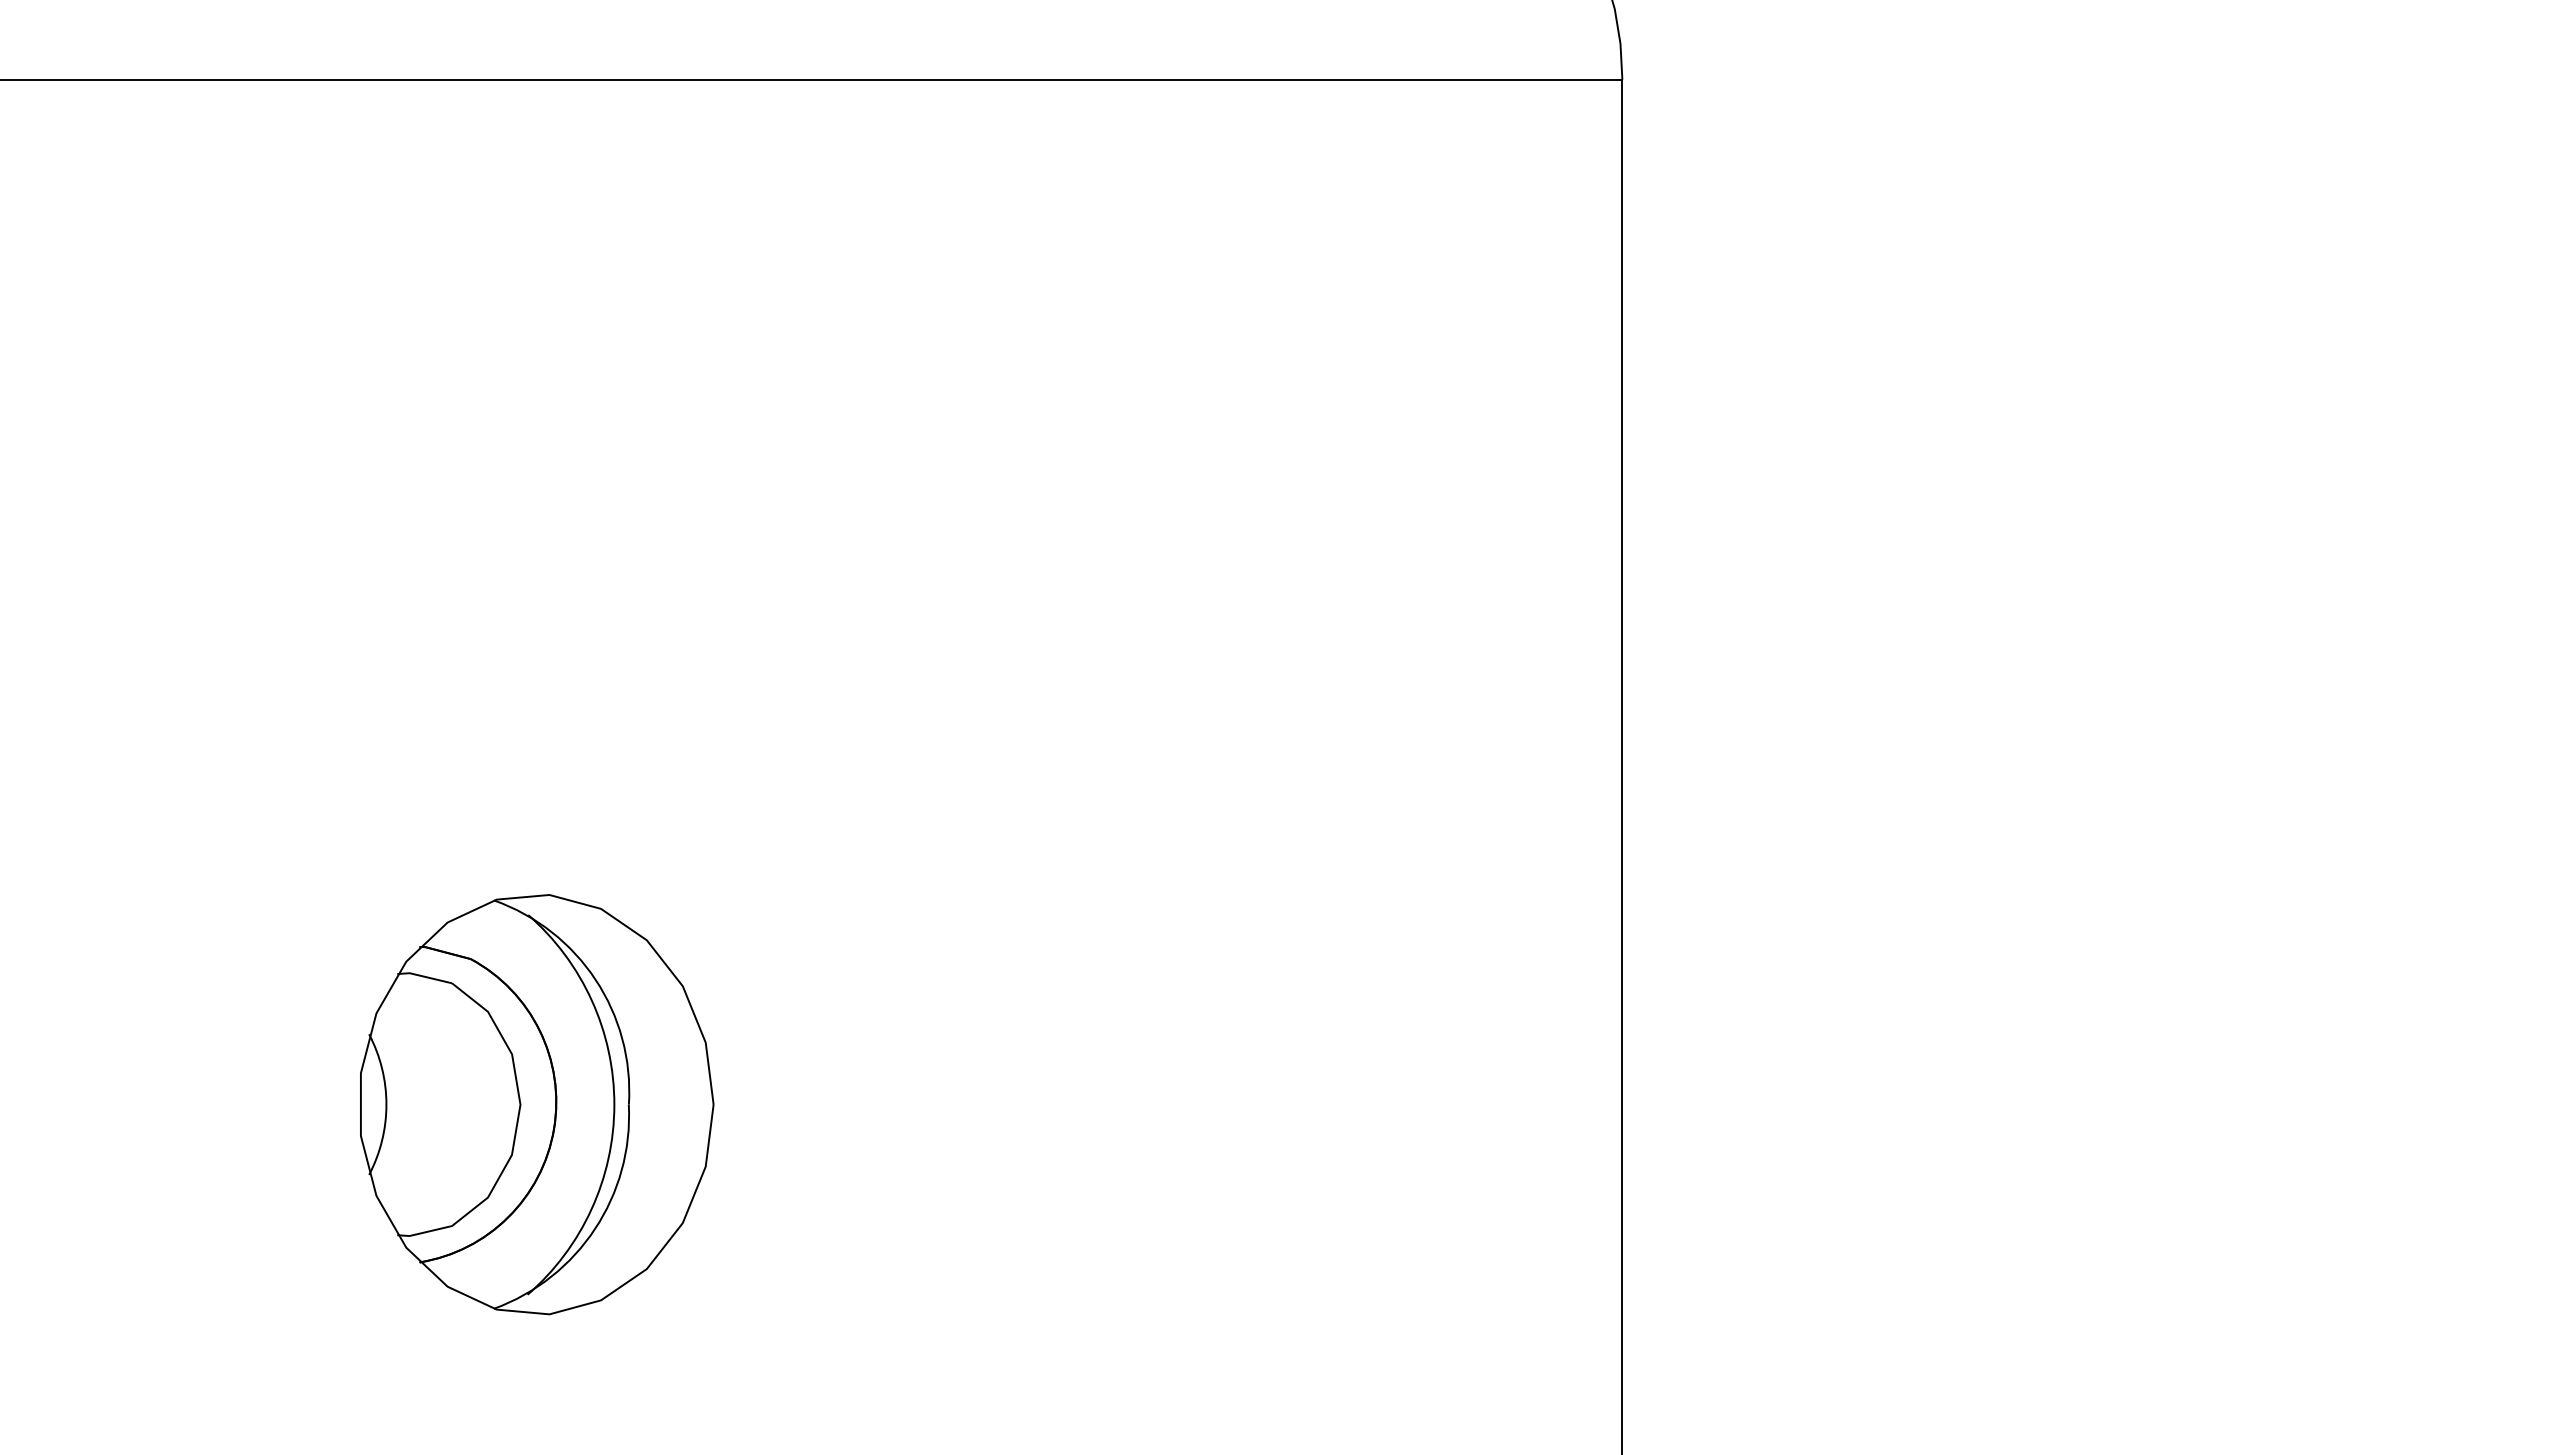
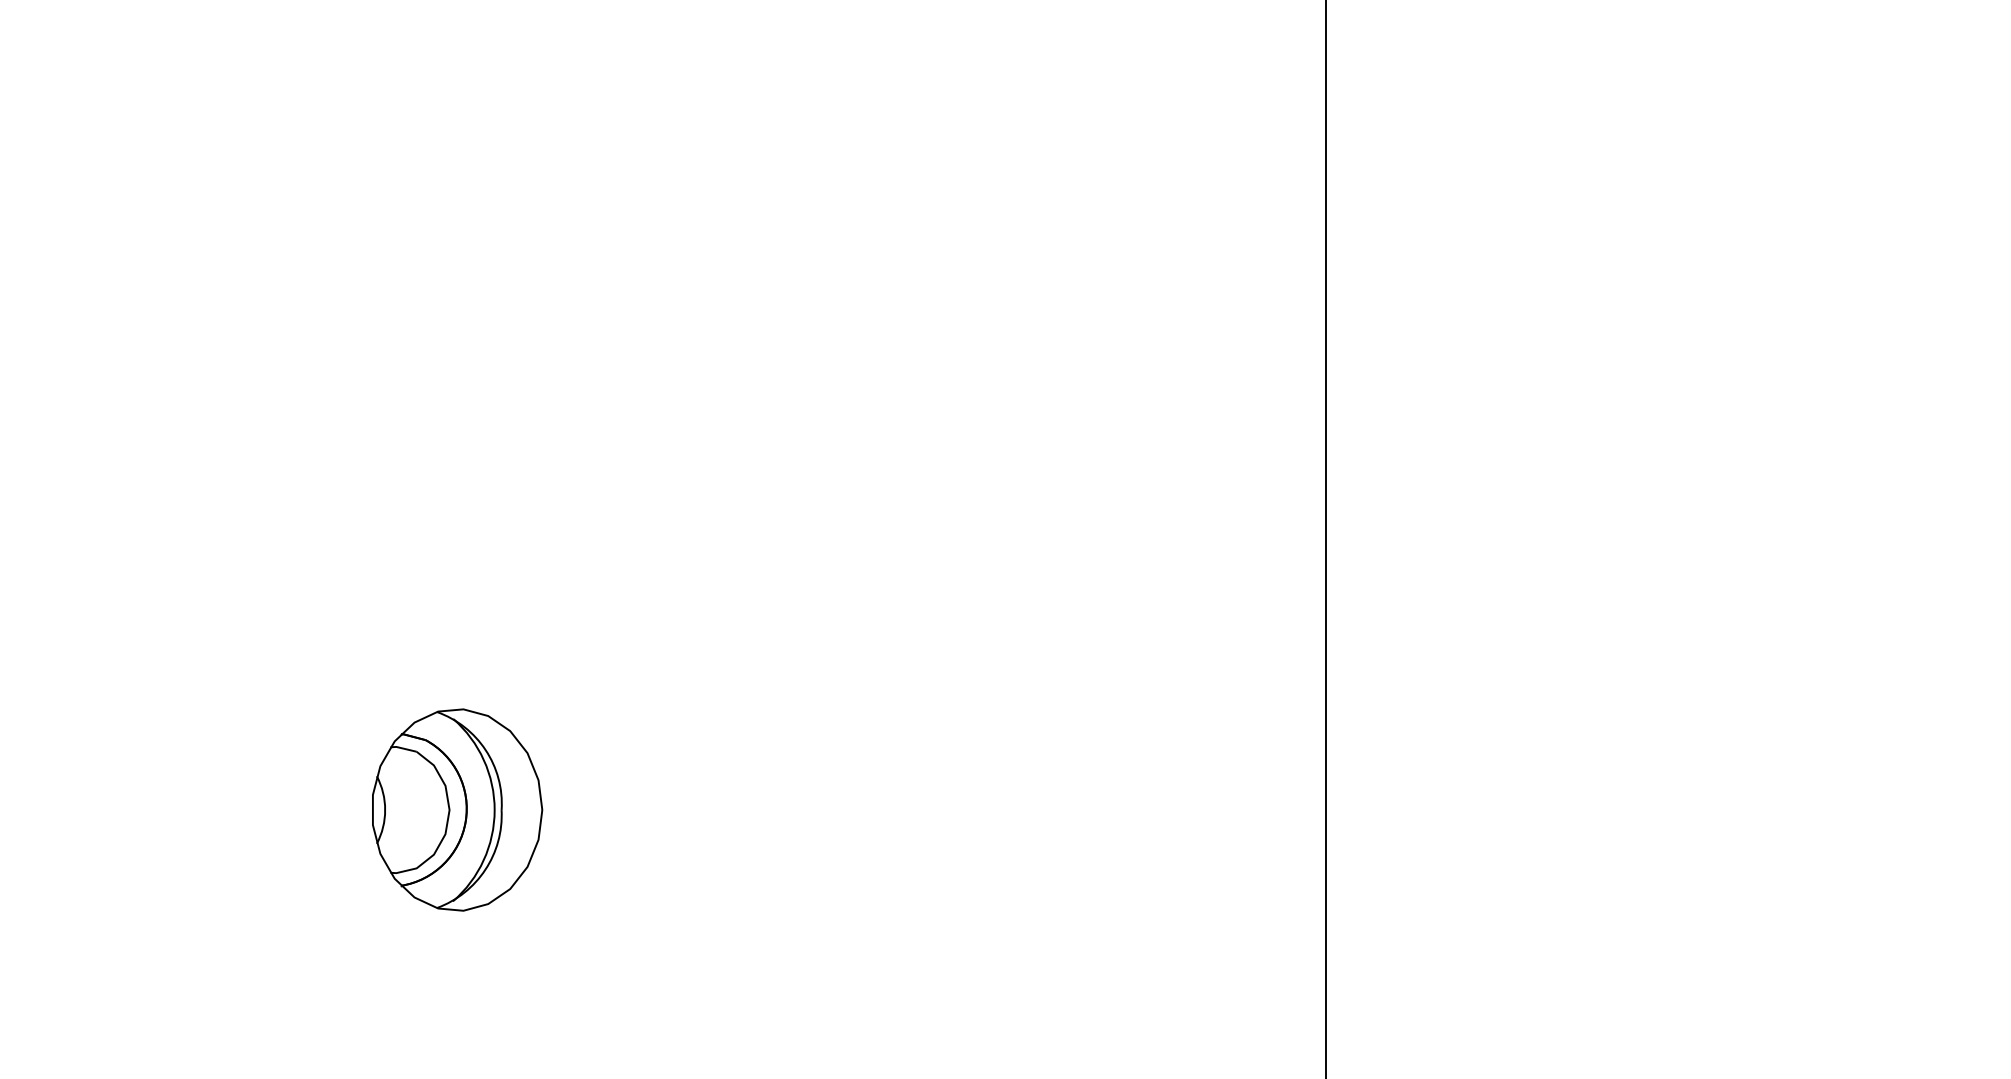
part: (537, 1104) -> (457, 809), size x0.6

